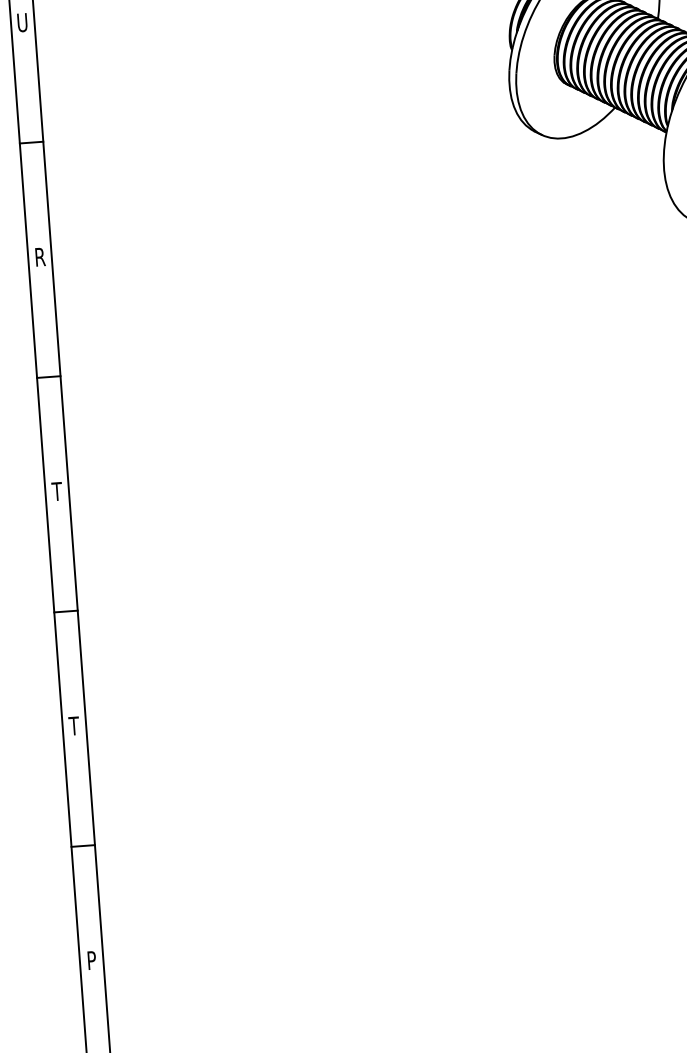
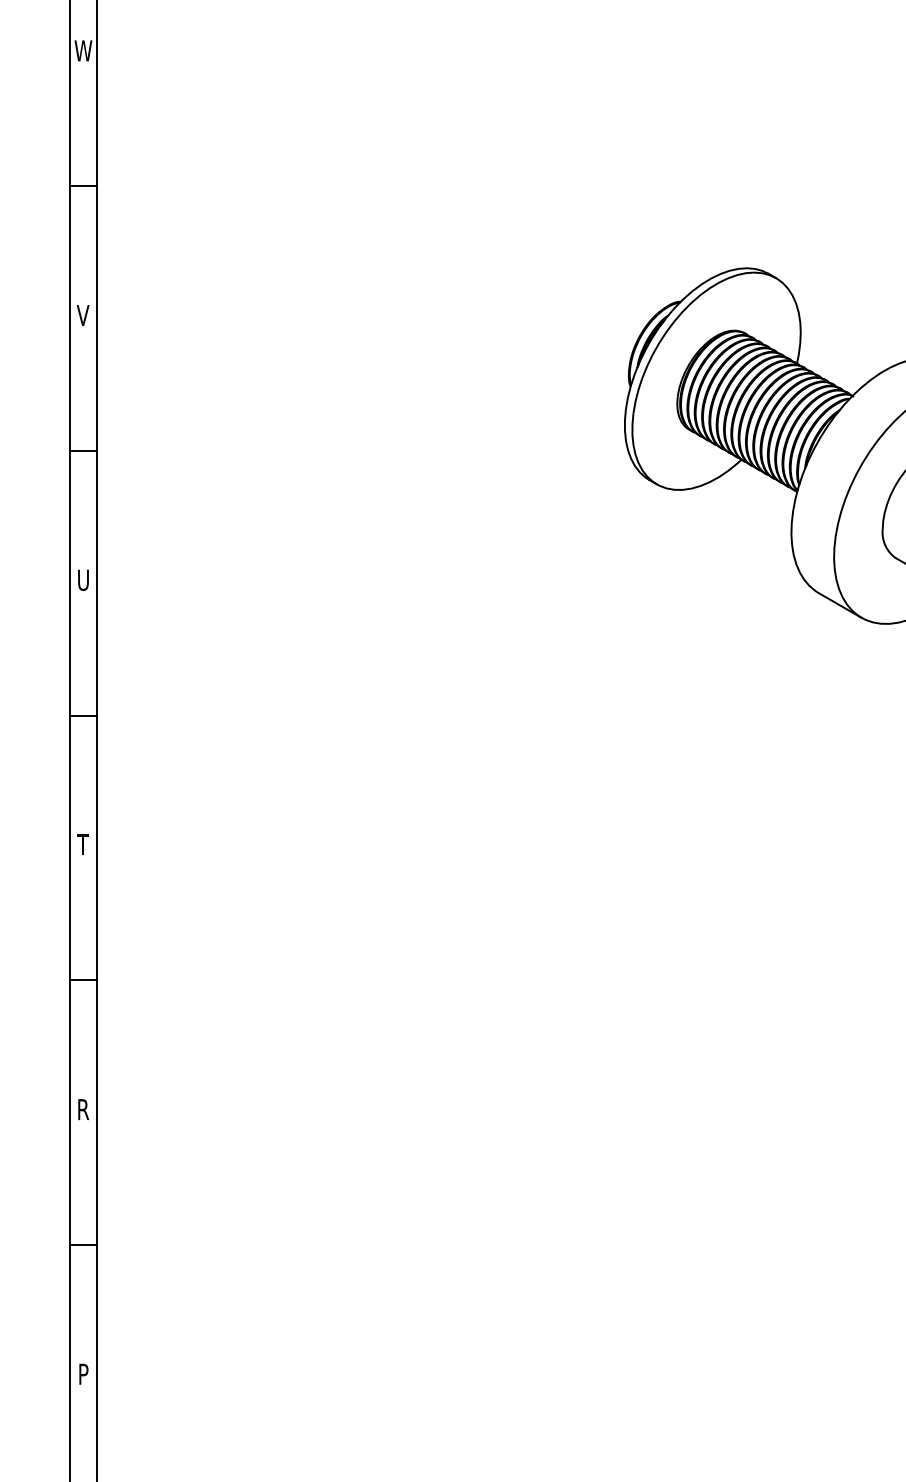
text: (21, 22) -> (82, 315), U -> V
text: (40, 257) -> (83, 580), R -> U
text: (74, 725) -> (83, 1109), T -> R

